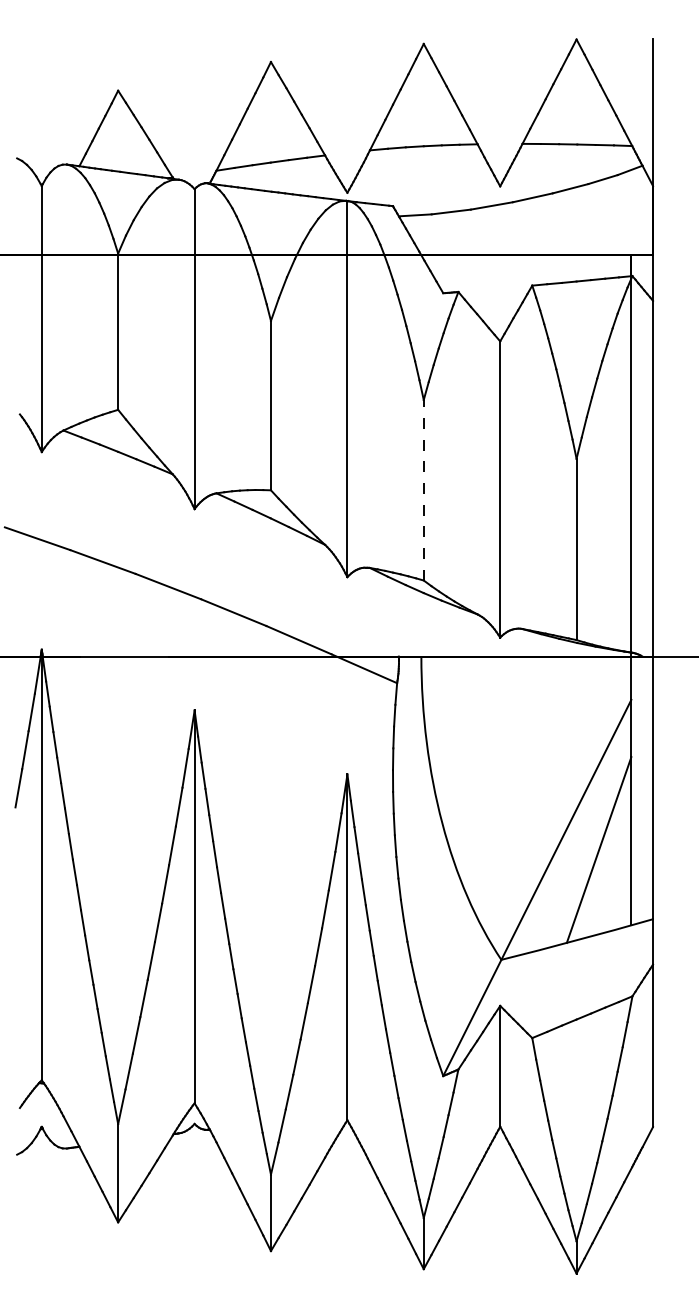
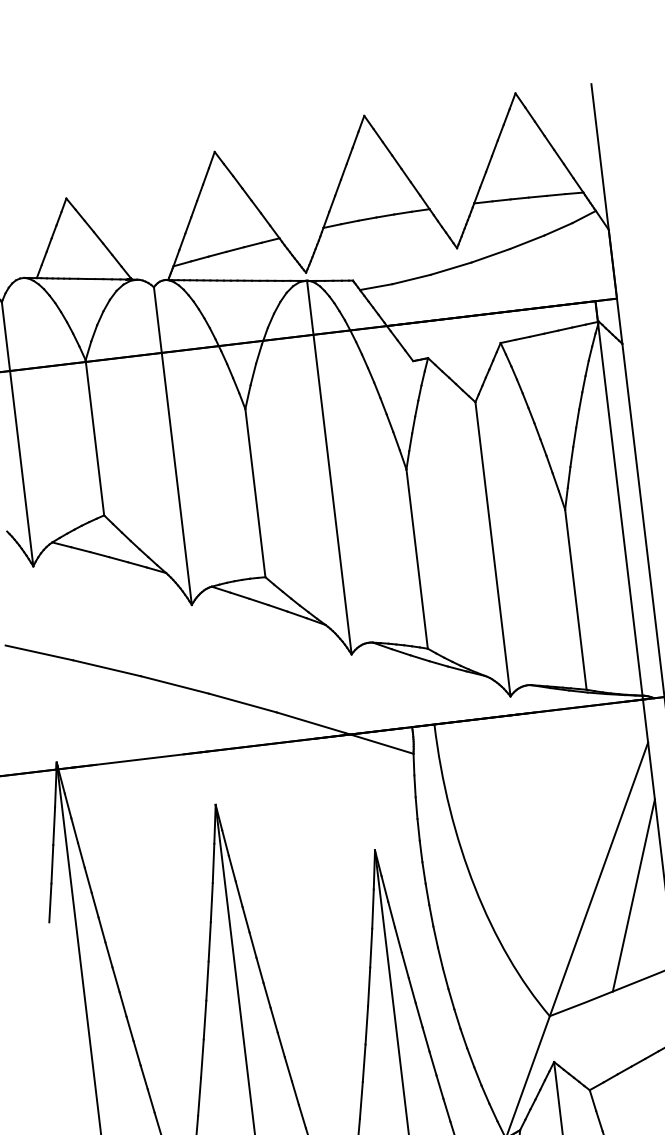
line: (423, 489) -> (416, 558), dashed -> solid

